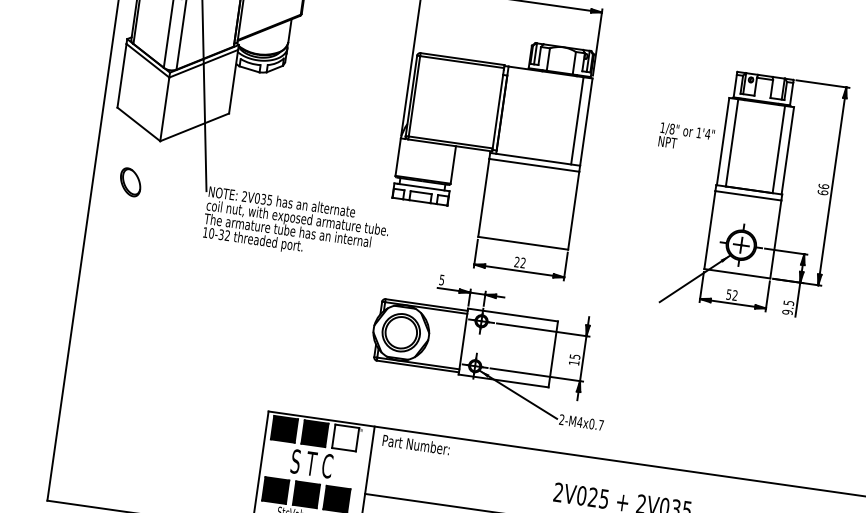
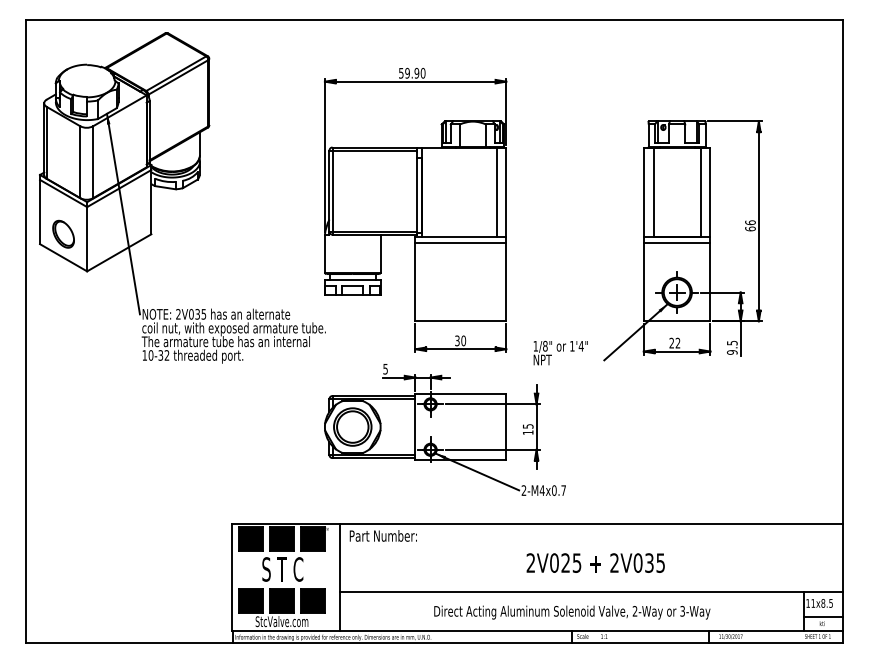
text: (686, 137) -> (560, 352), moved
part: (130, 181) -> (63, 233), moved
text: (520, 262) -> (460, 340), 22 -> 30
text: (728, 293) -> (671, 342), 52 -> 22
fill: (345, 437) -> (312, 538), added

